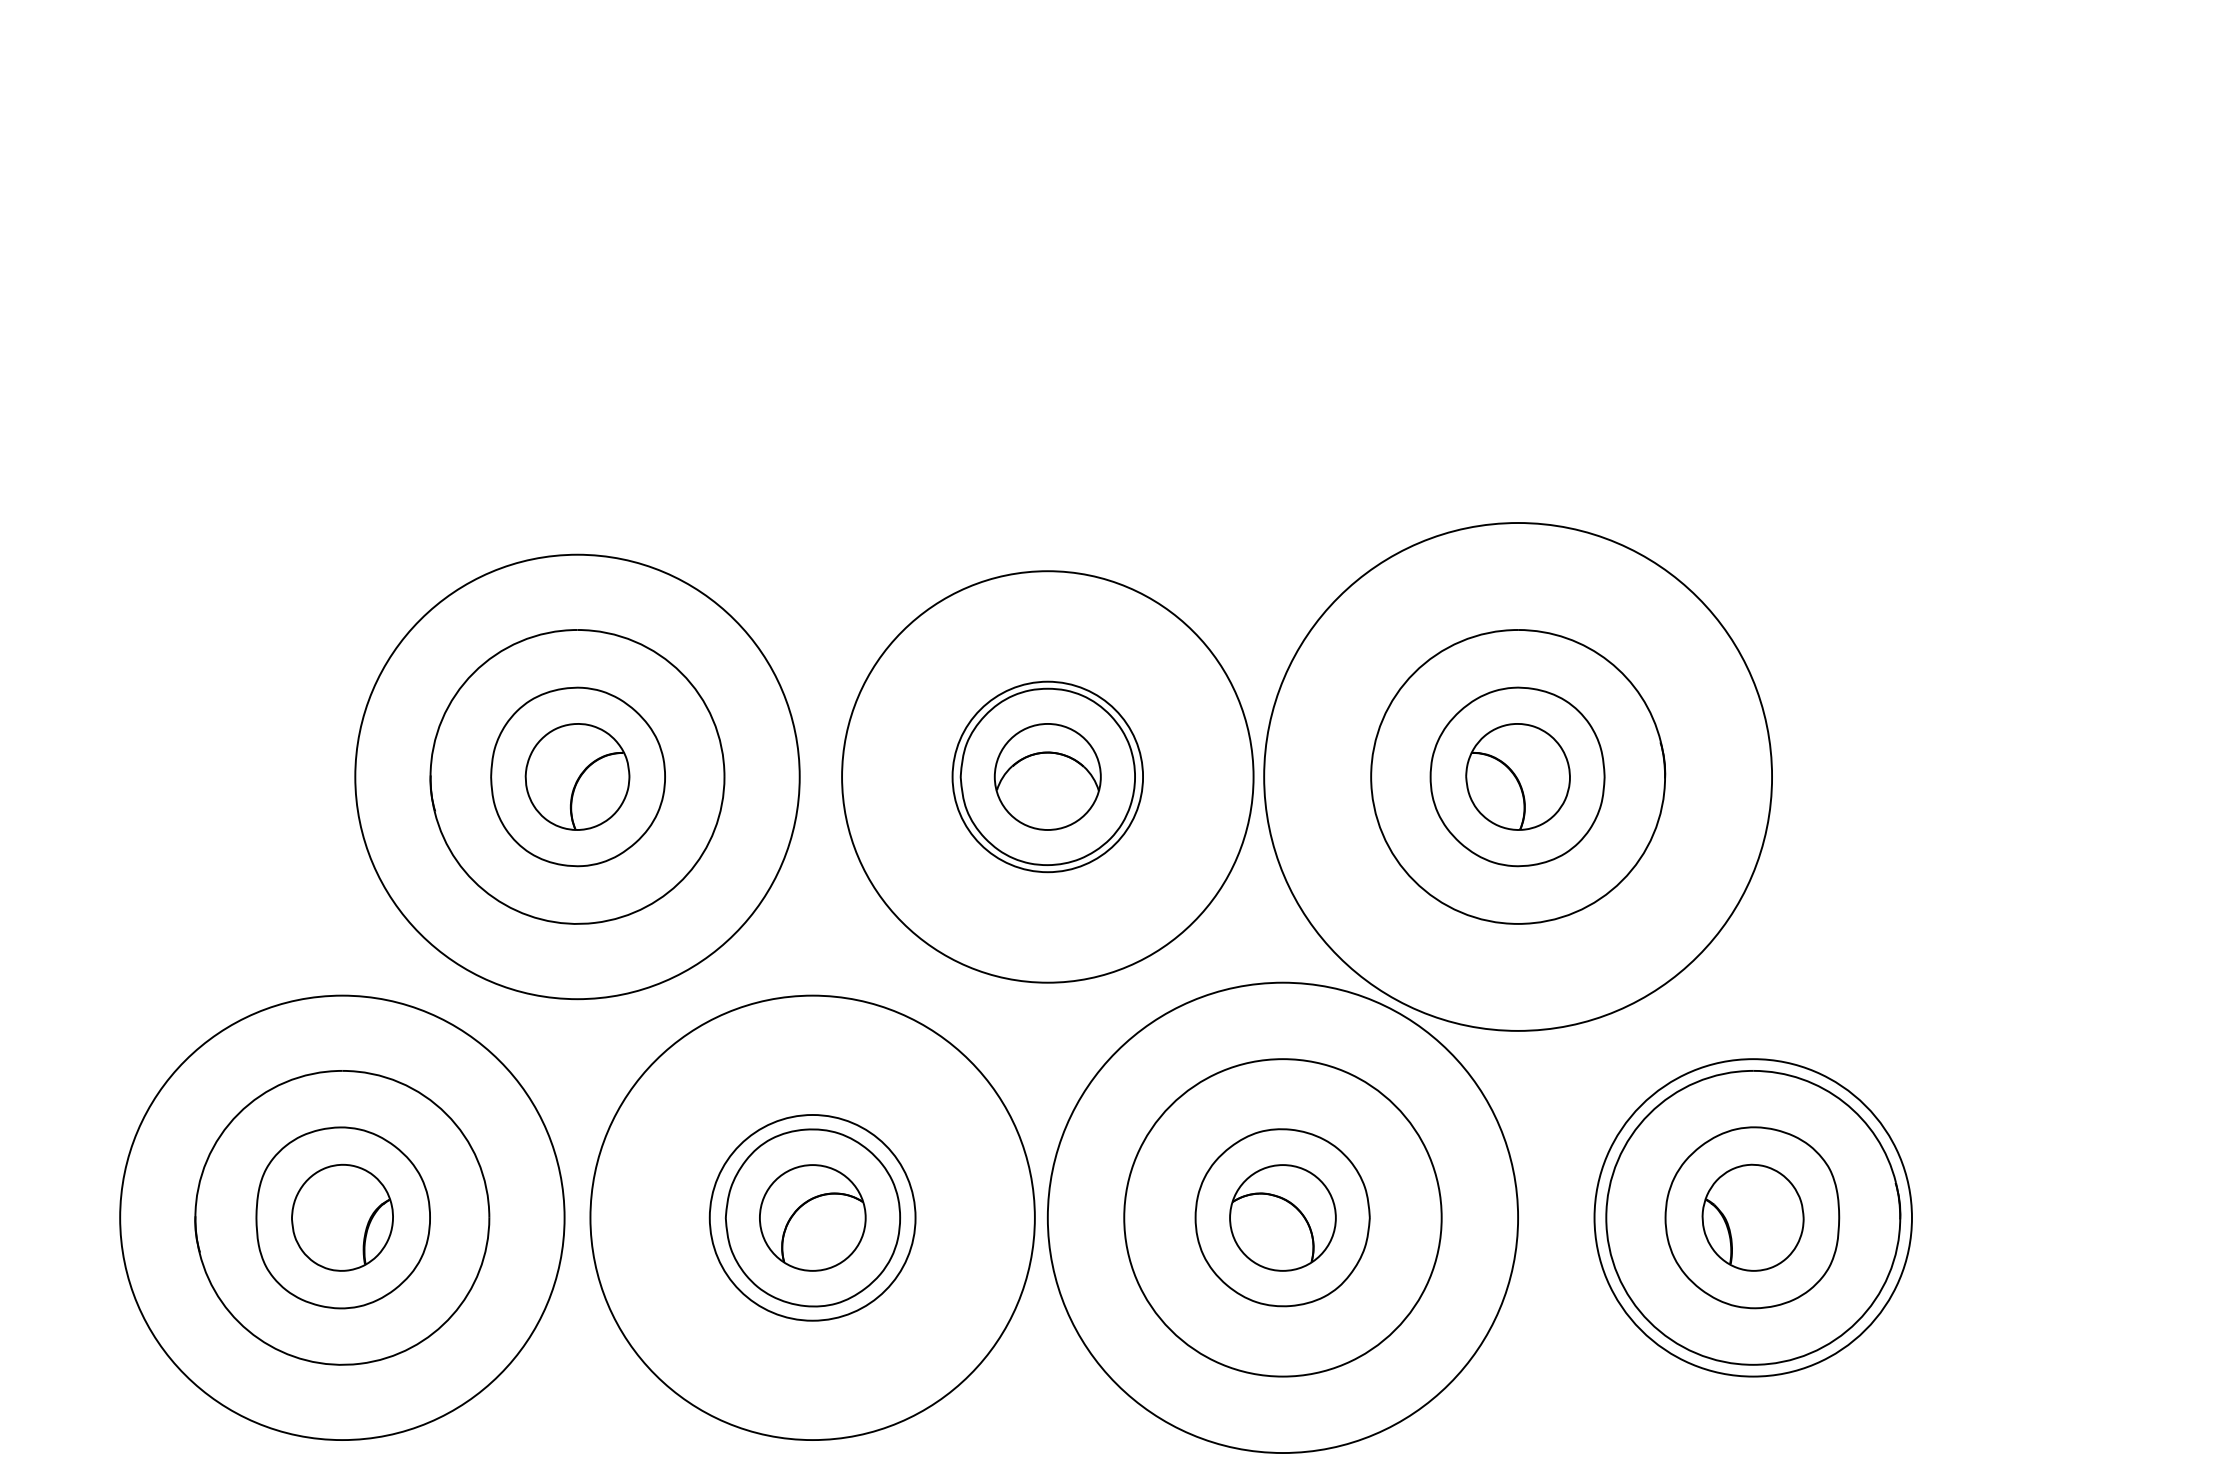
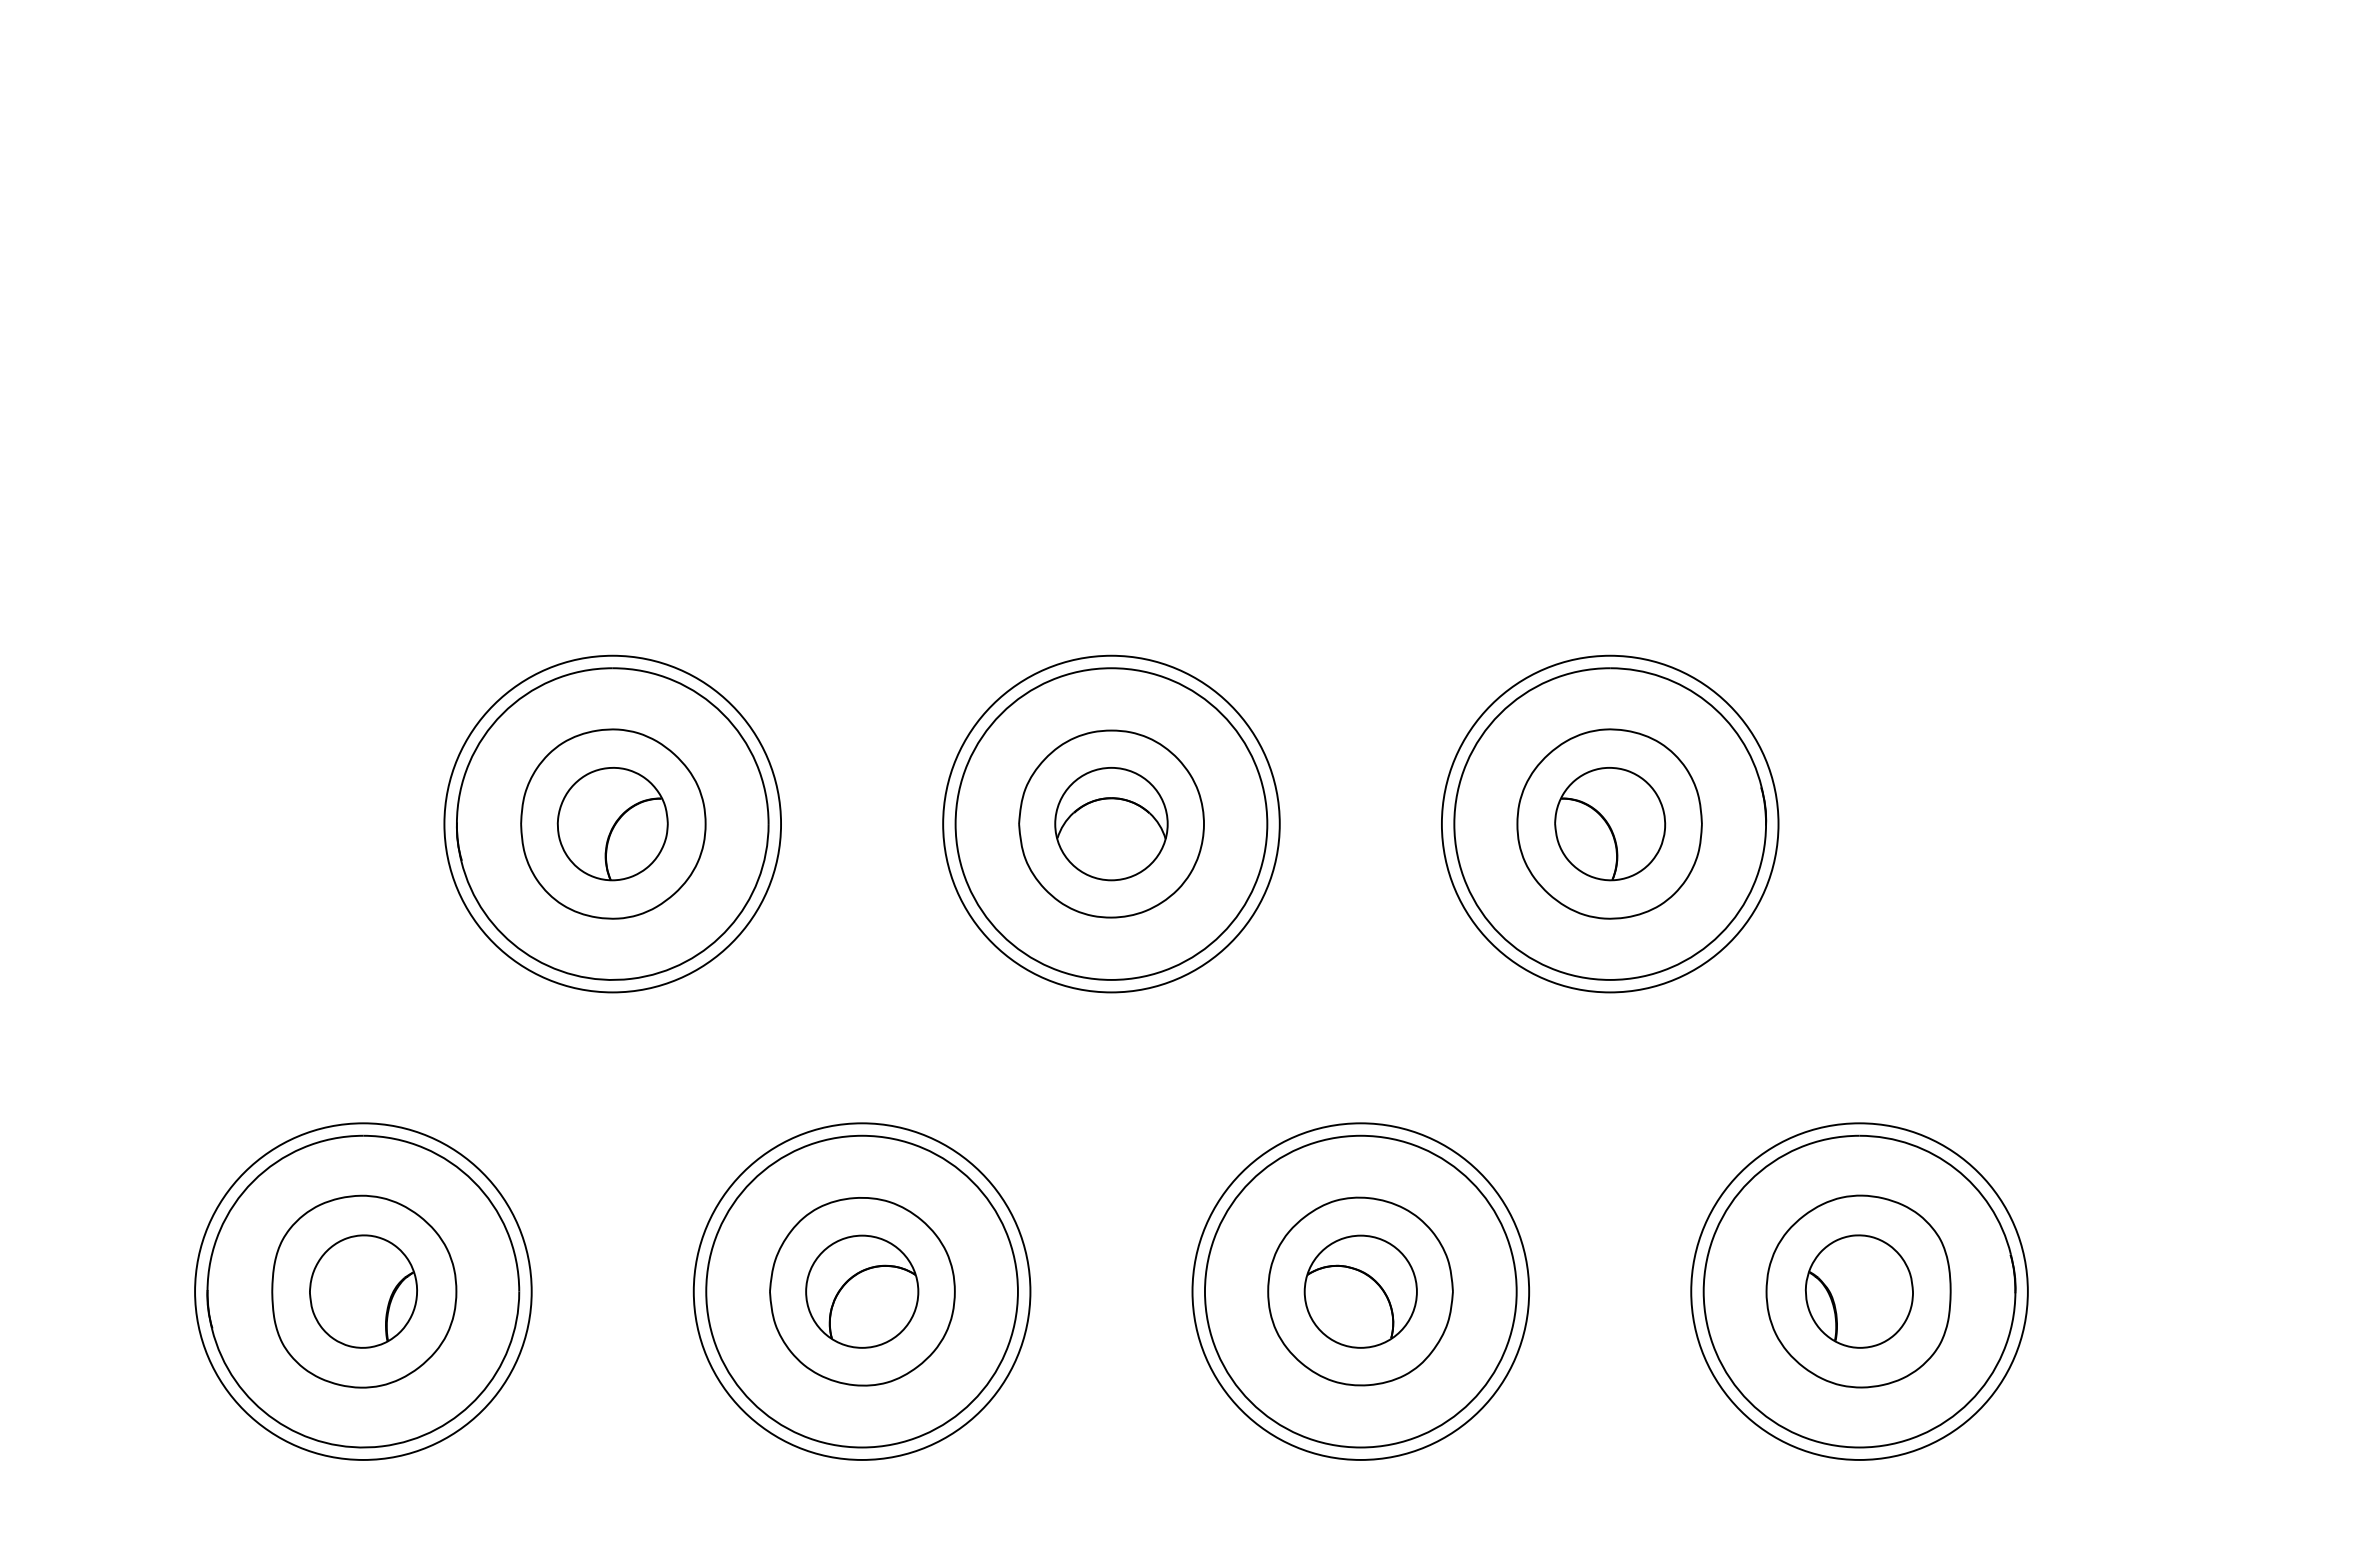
circle: (577, 776) -> (612, 823), size x0.71
circle: (1047, 776) -> (1111, 823), size x0.71
circle: (1047, 776) -> (1111, 823), size x1.67
circle: (1517, 776) -> (1609, 823), size x0.62
circle: (342, 1217) -> (363, 1291), size x0.71
circle: (812, 1217) -> (861, 1291), size x0.71
circle: (812, 1217) -> (861, 1291), size x1.43
circle: (1282, 1217) -> (1360, 1291), size x0.62

